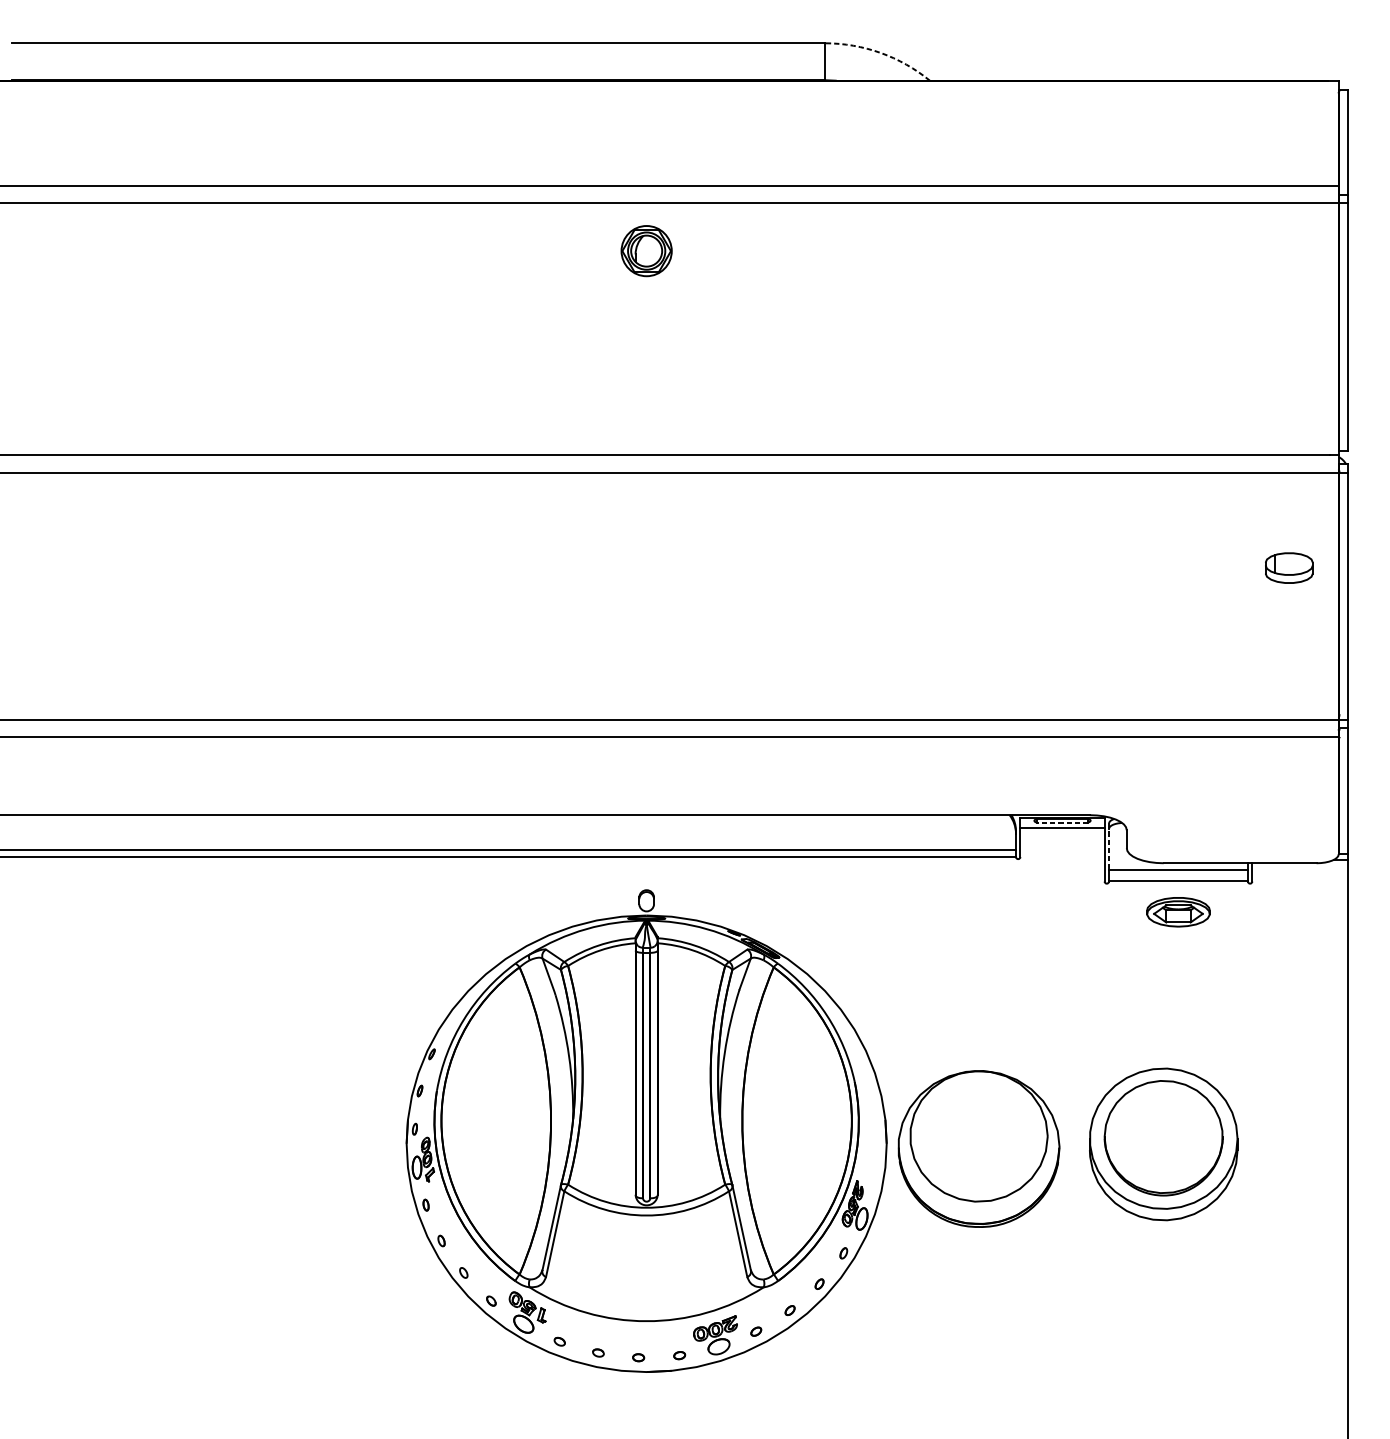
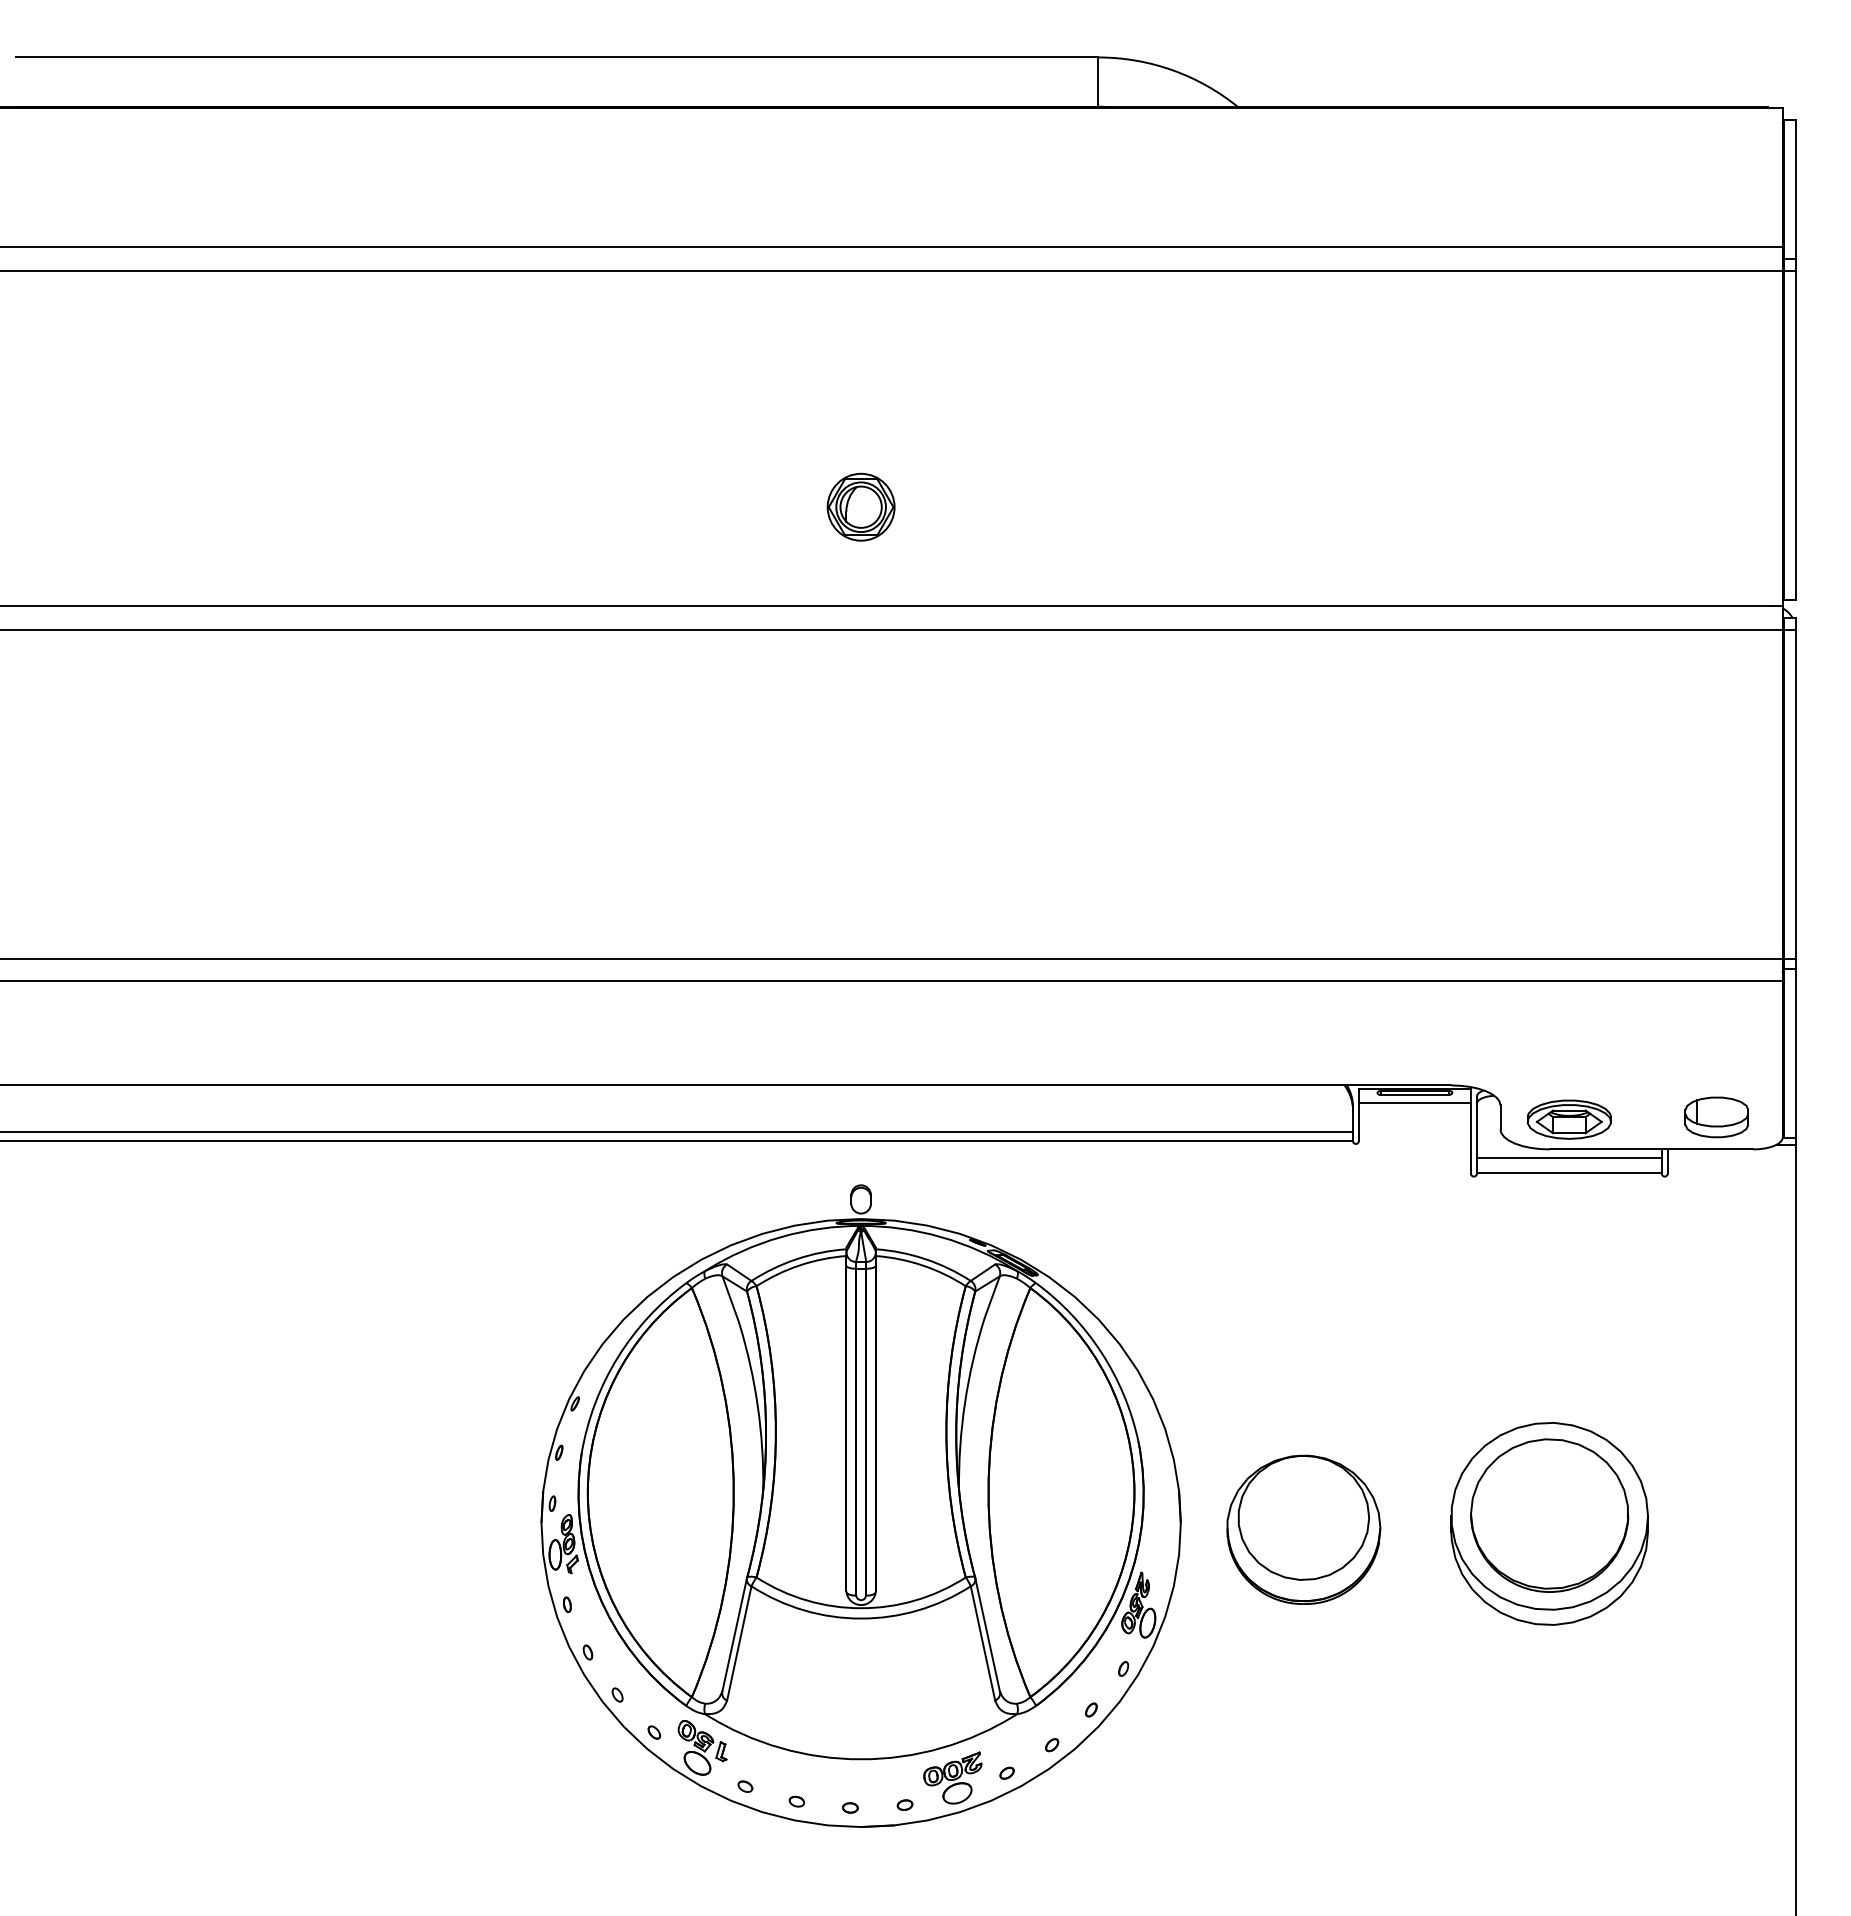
arc: (880, 53) -> (1172, 70), dashed -> solid
part: (646, 250) -> (860, 506), moved
part: (1288, 568) -> (1716, 1117), moved
line: (1062, 822) -> (1414, 1095), dashed -> solid
line: (1108, 849) -> (1476, 1130), dashed -> solid
part: (1177, 912) -> (1568, 1119), moved
part: (978, 1148) -> (1303, 1529), size x0.71

